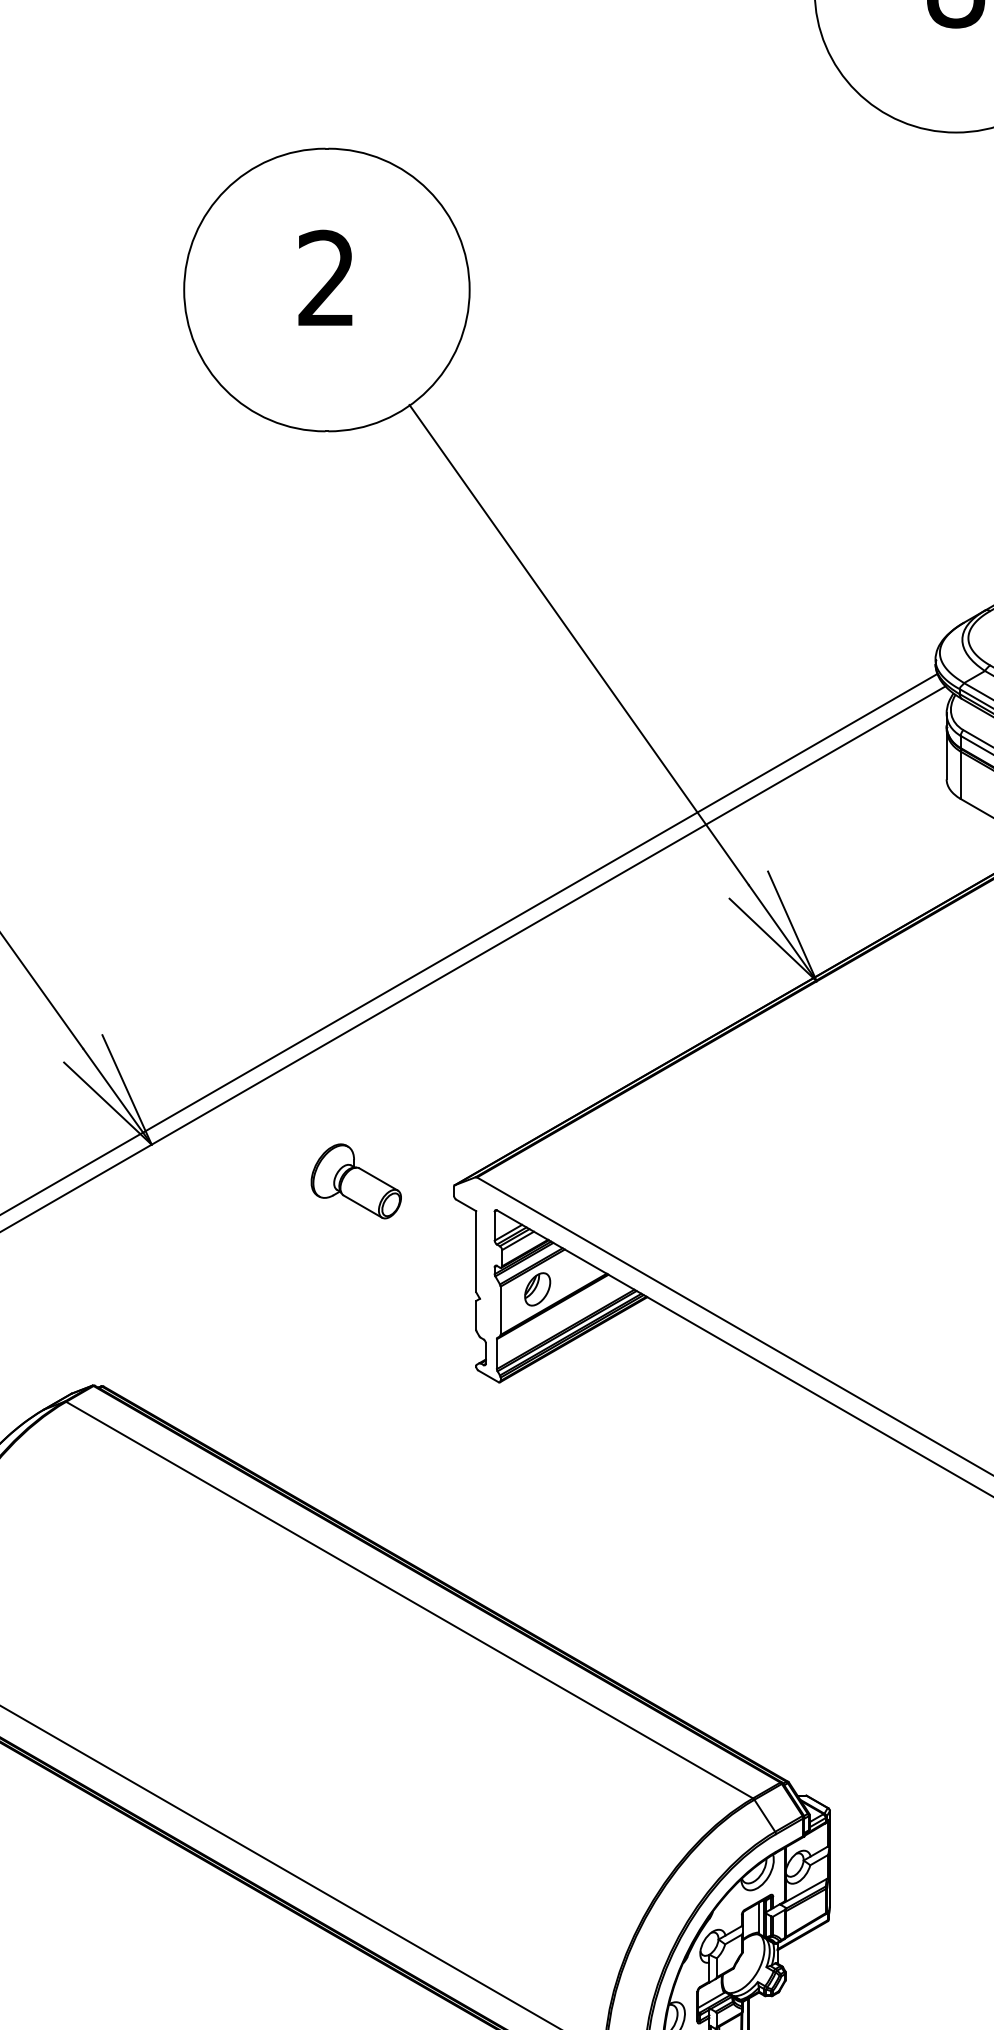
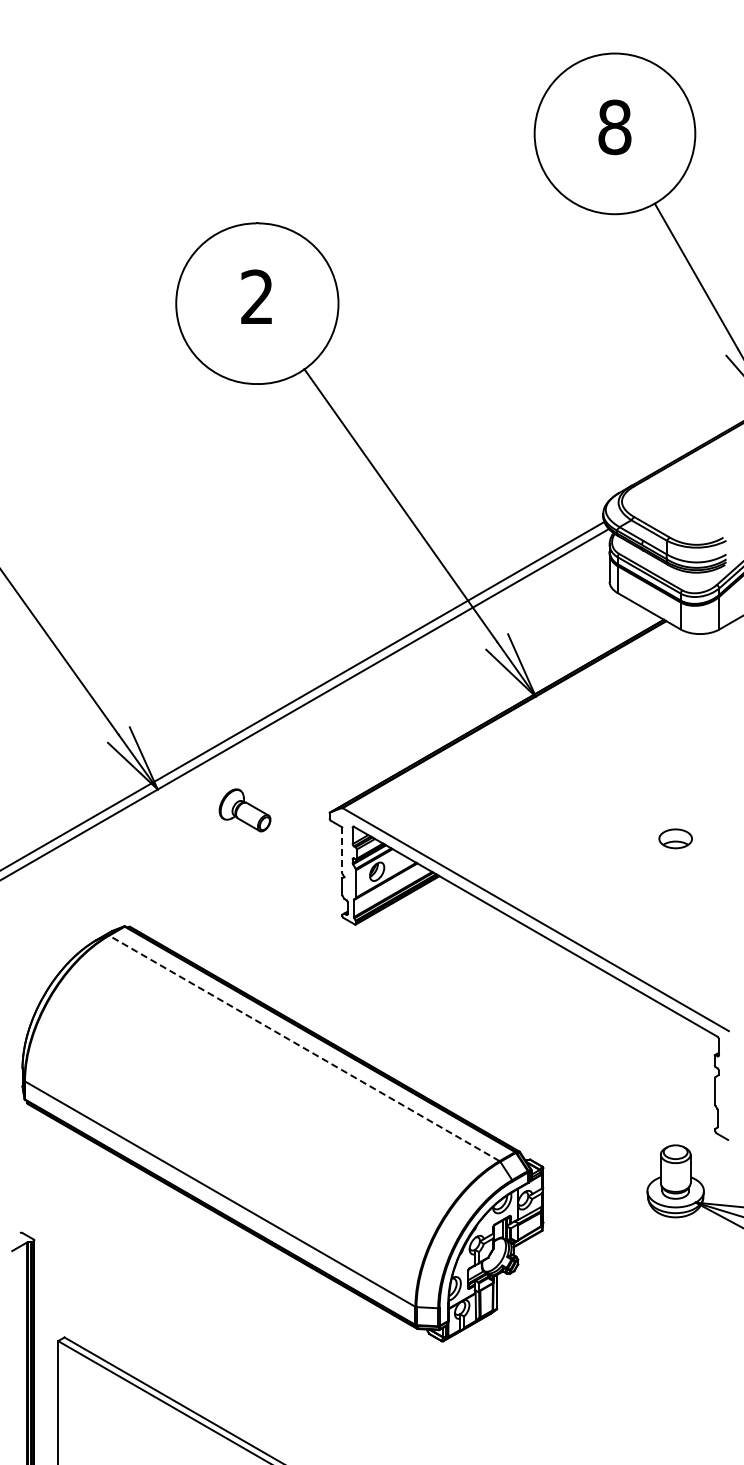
part: (355, 1181) -> (244, 810), moved
line: (476, 1251) -> (342, 850), solid -> dashed
line: (408, 1600) -> (303, 1048), solid -> dashed

